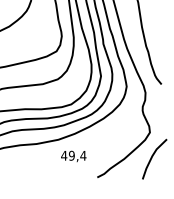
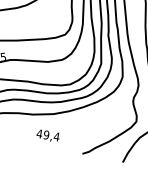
text: (73, 156) -> (47, 135), moved

